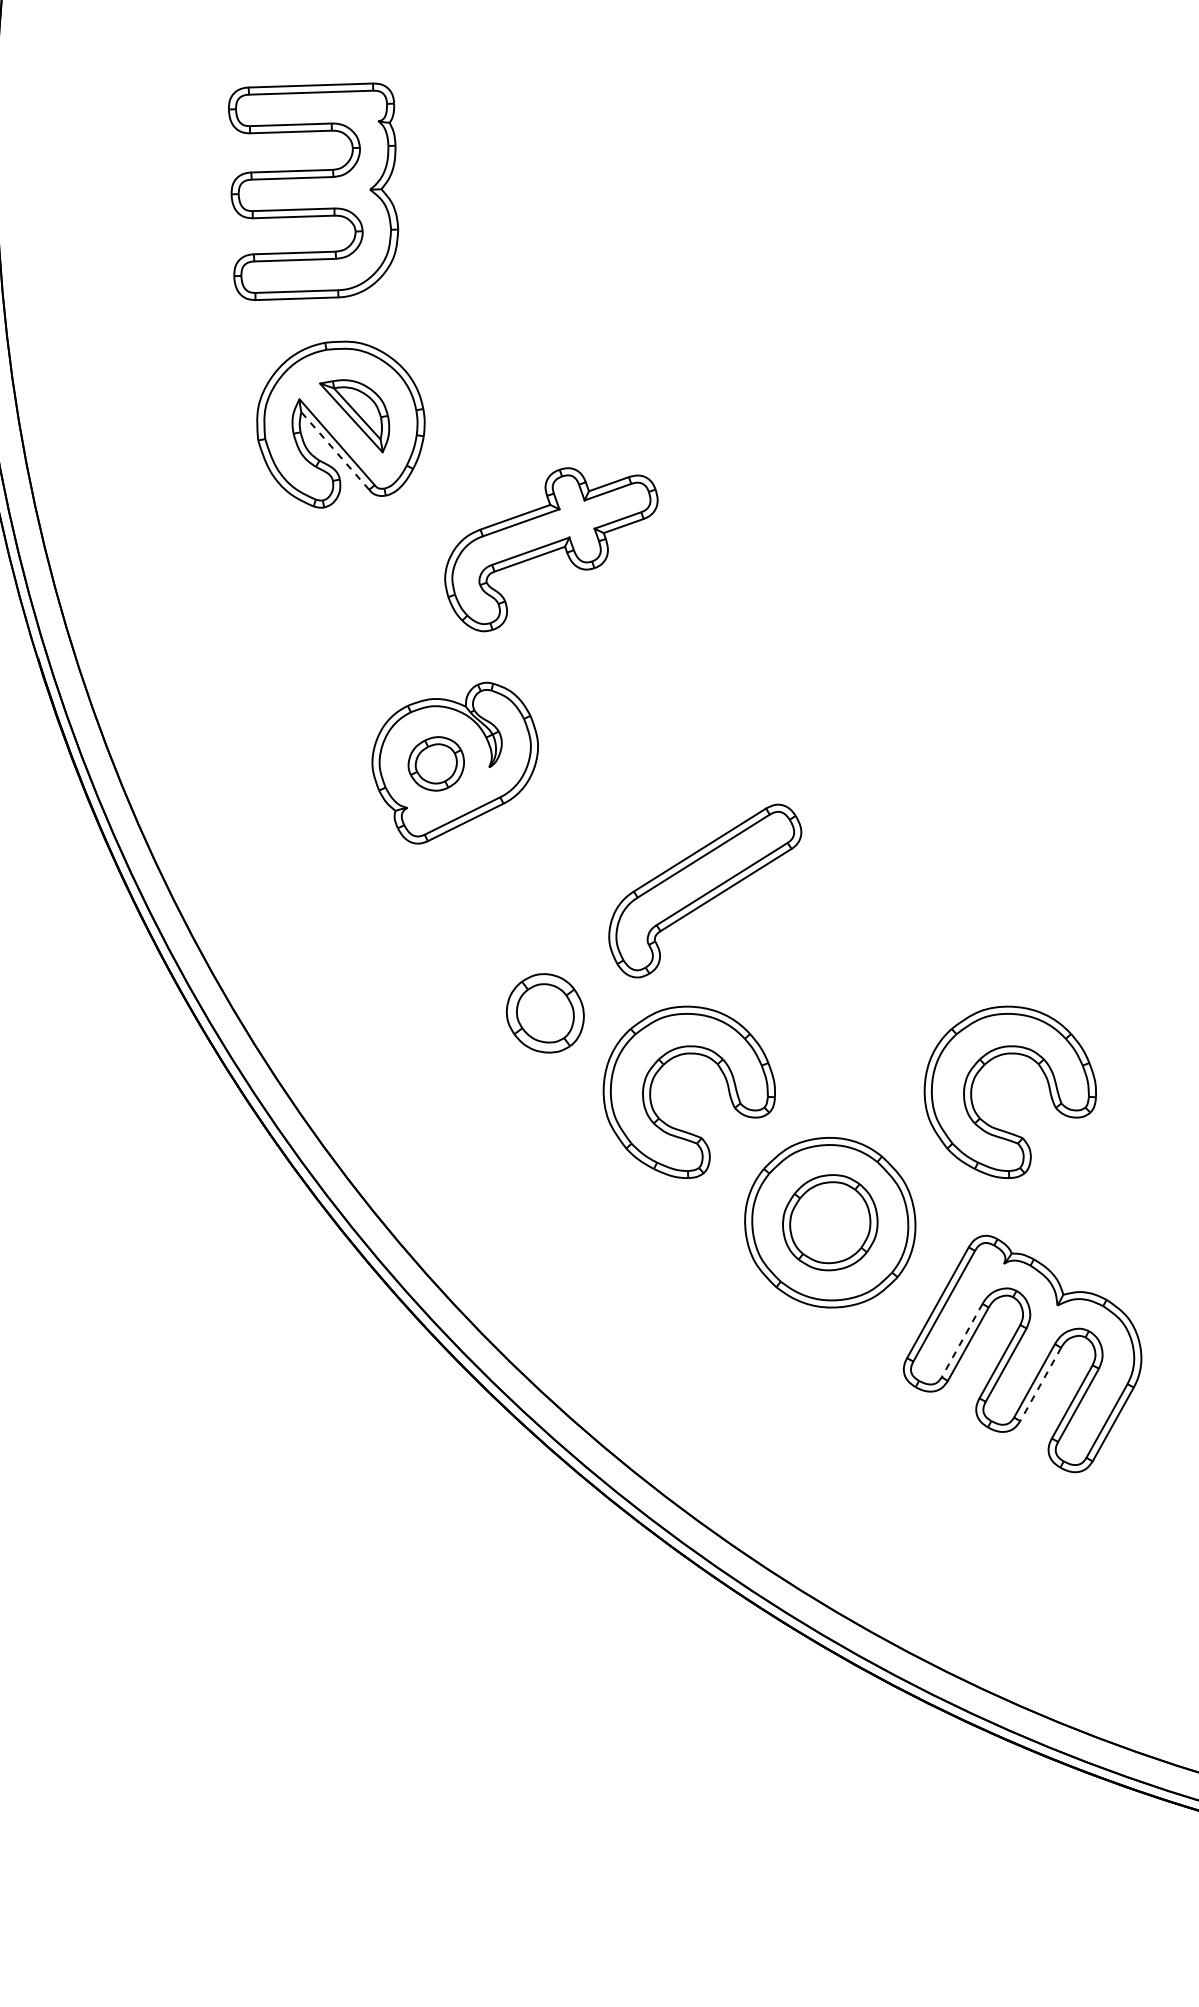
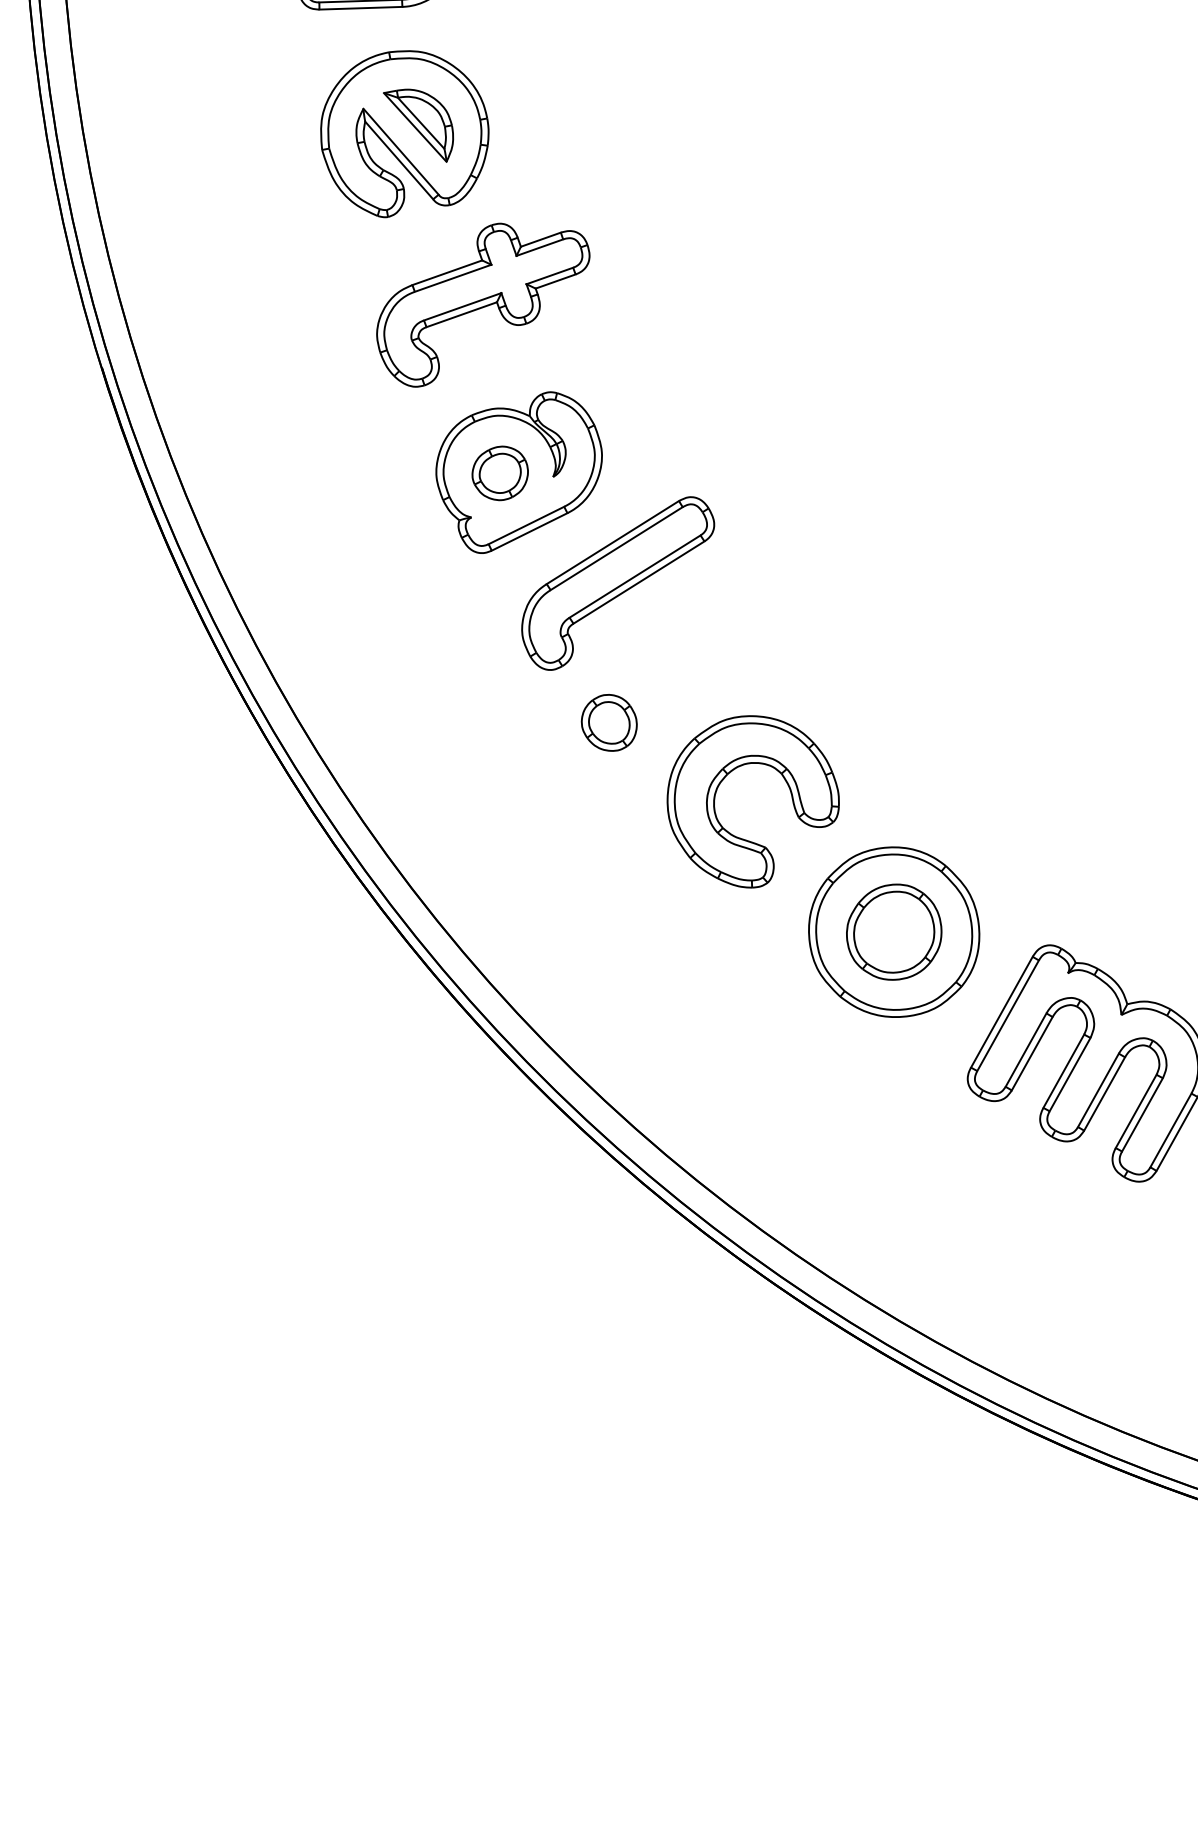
line: (335, 451) -> (399, 161), dashed -> solid
part: (551, 549) -> (483, 305), moved
part: (705, 890) -> (618, 583), moved
part: (545, 1013) -> (609, 723), size x0.71
part: (984, 1066) -> (1048, 776), removed
line: (962, 1340) -> (1026, 1050), dashed -> solid
line: (1040, 1384) -> (1104, 1094), dashed -> solid

